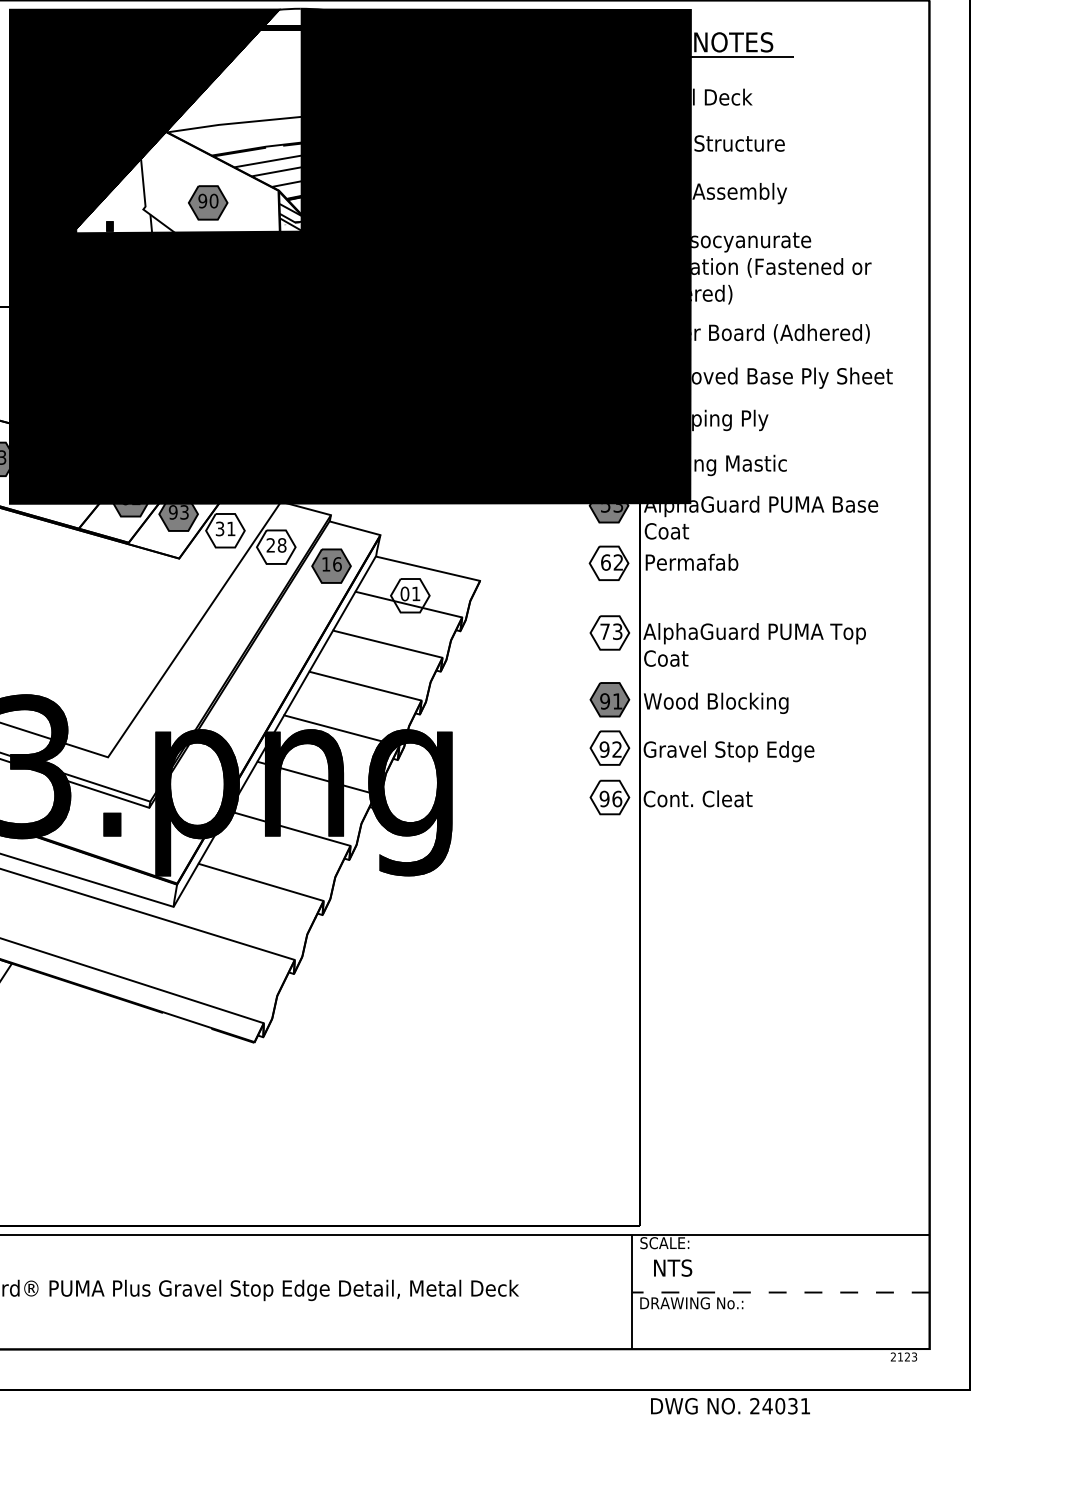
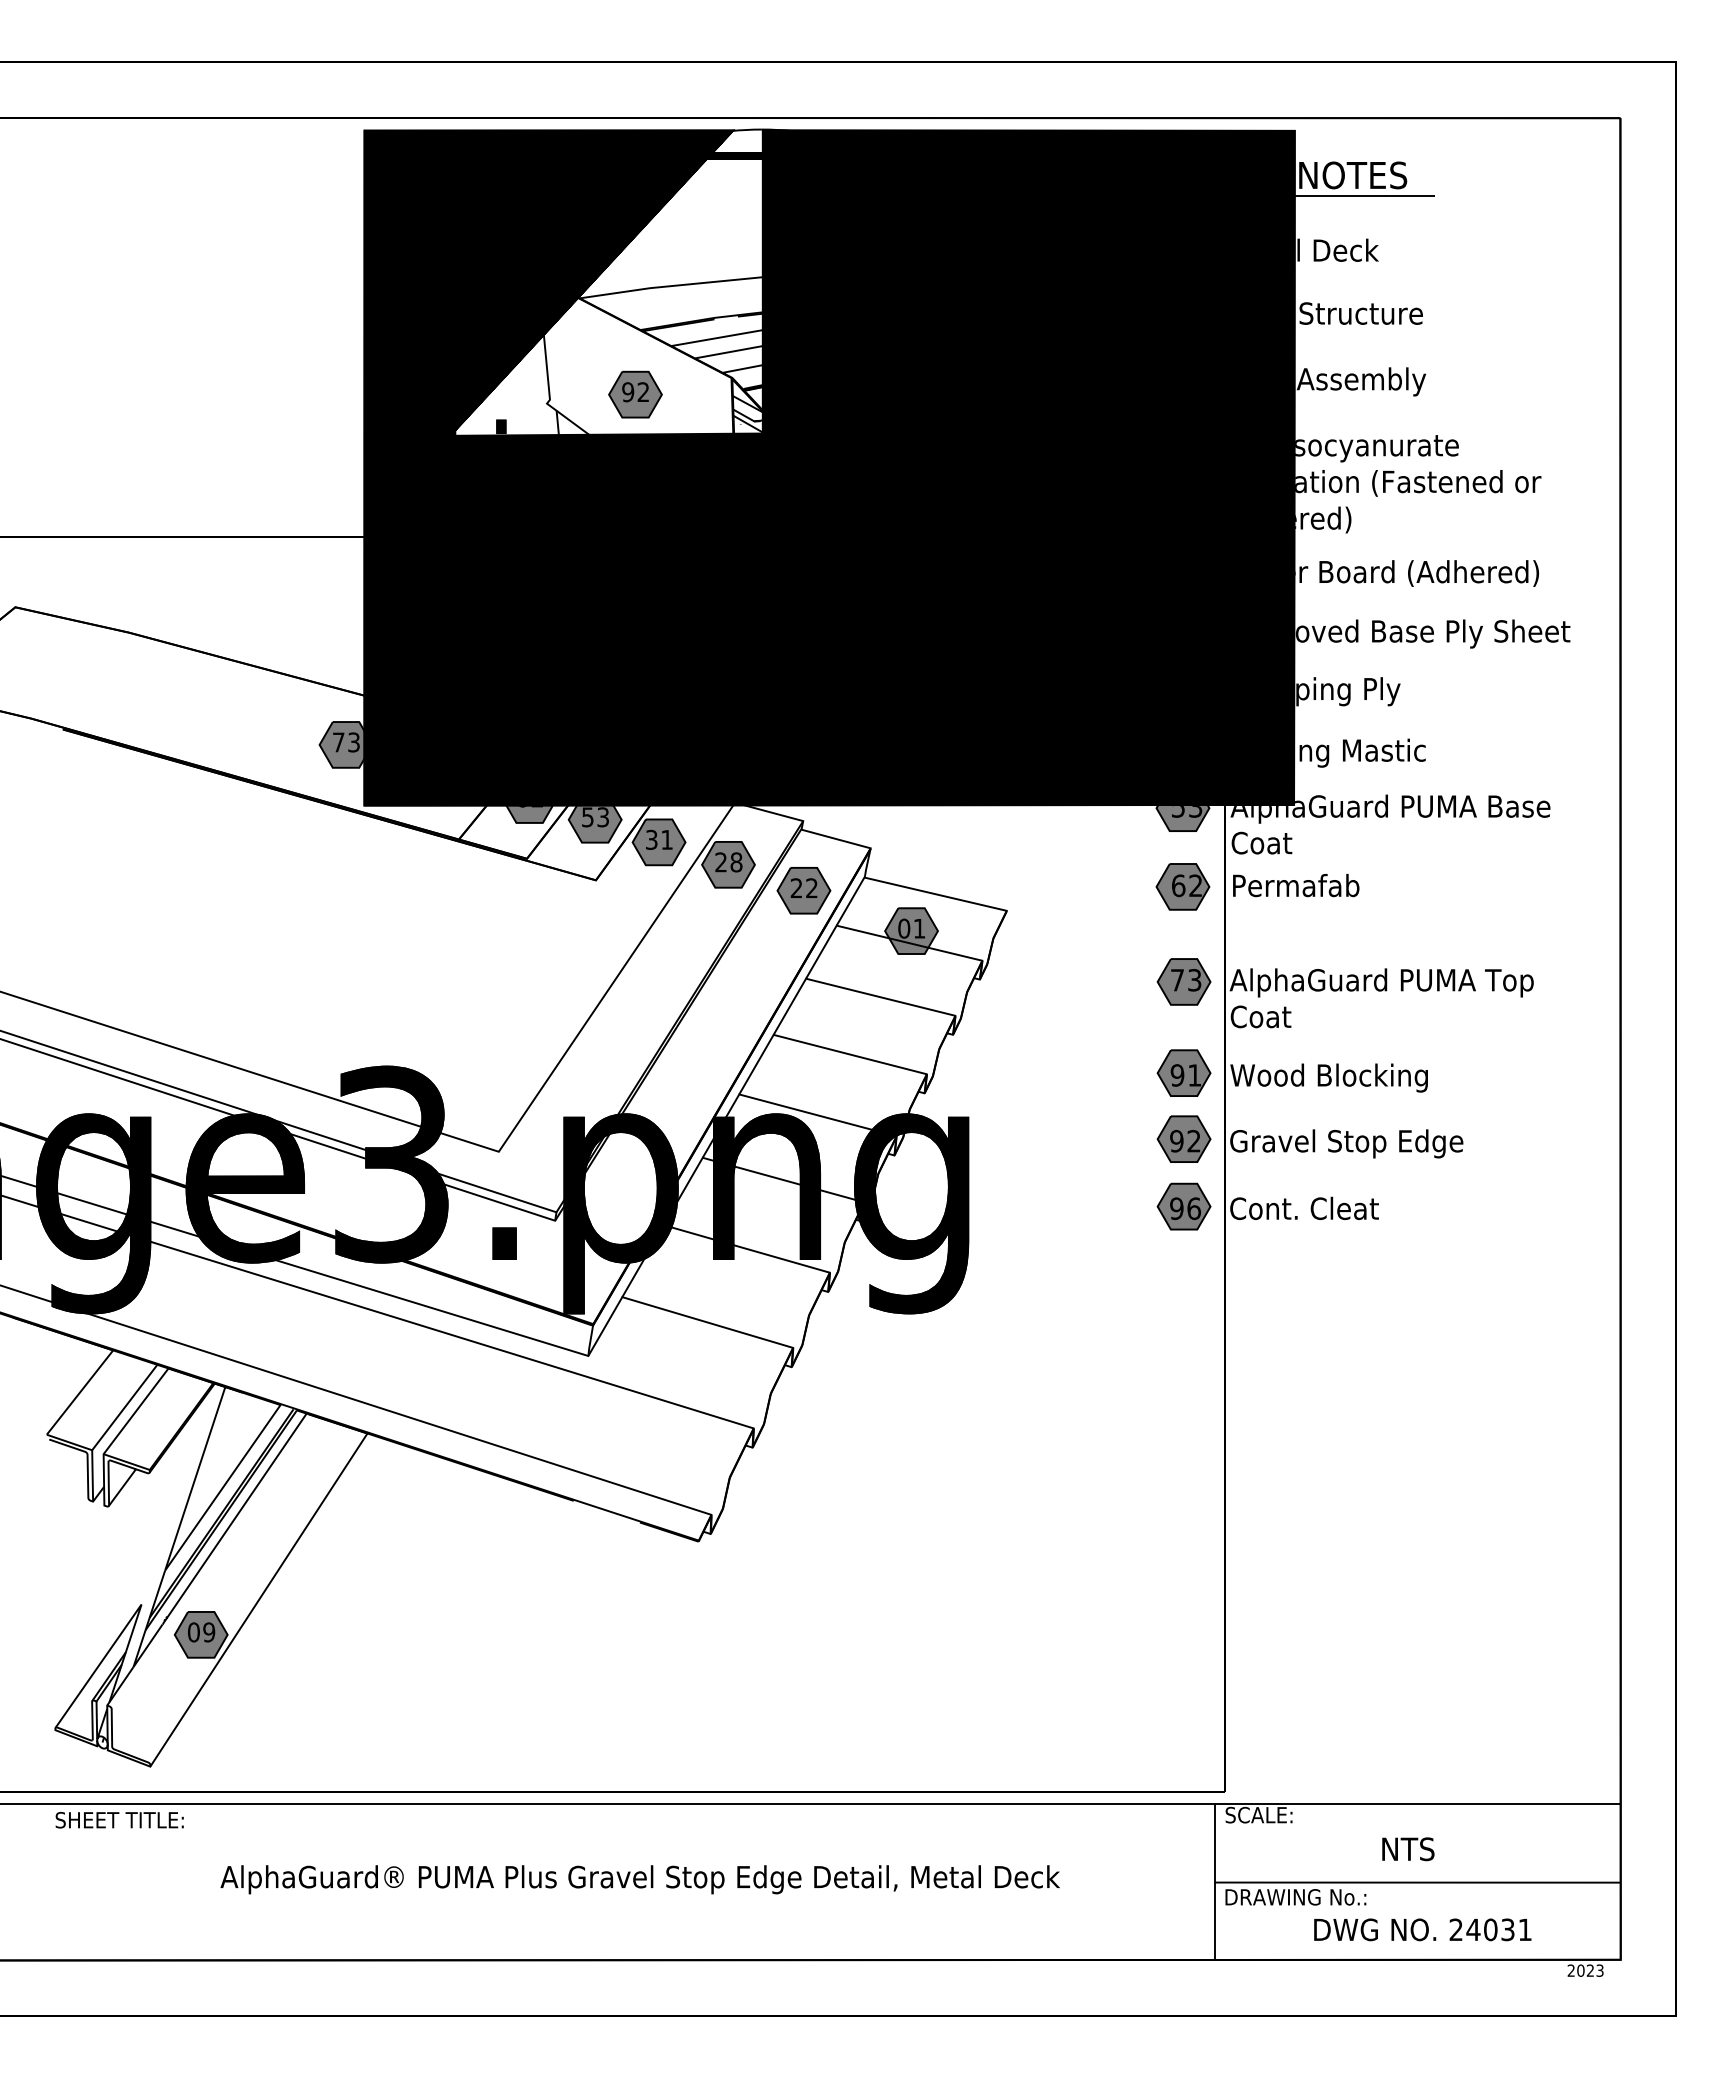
text: (214, 201) -> (643, 392), 90 -> 92
text: (173, 511) -> (587, 816), 93 -> 53
fill: (225, 530) -> (658, 842), added
fill: (276, 546) -> (728, 864), added
fill: (608, 563) -> (1182, 886), added
text: (331, 564) -> (804, 888), 16 -> 22
fill: (410, 596) -> (911, 931), added
fill: (609, 632) -> (1183, 981), added
fill: (609, 748) -> (1183, 1139), added
fill: (609, 797) -> (1183, 1206), added
text: (673, 1268) -> (1408, 1849), moved
line: (780, 1292) -> (1417, 1882), dashed -> solid
text: (900, 1356) -> (1580, 1970), 2123 -> 2023
text: (730, 1405) -> (1422, 1929), moved

